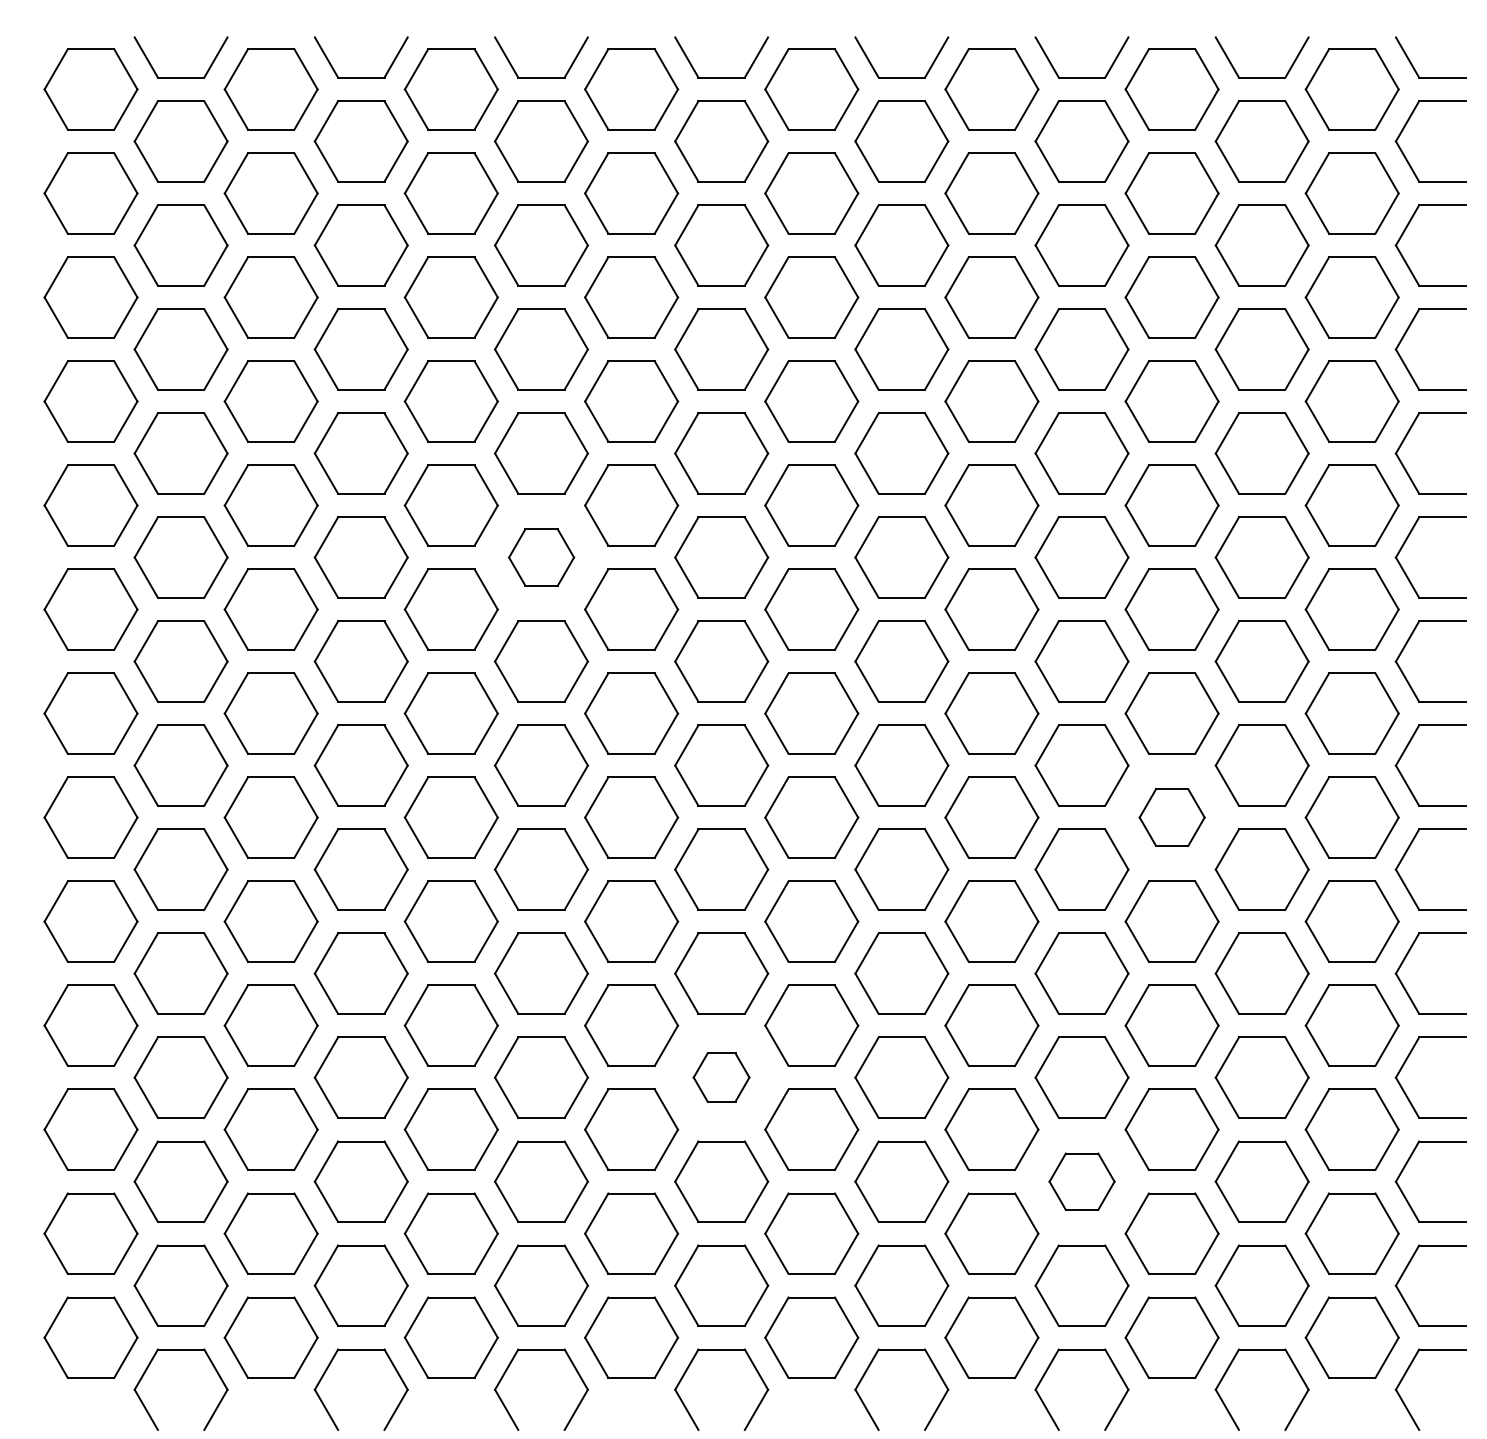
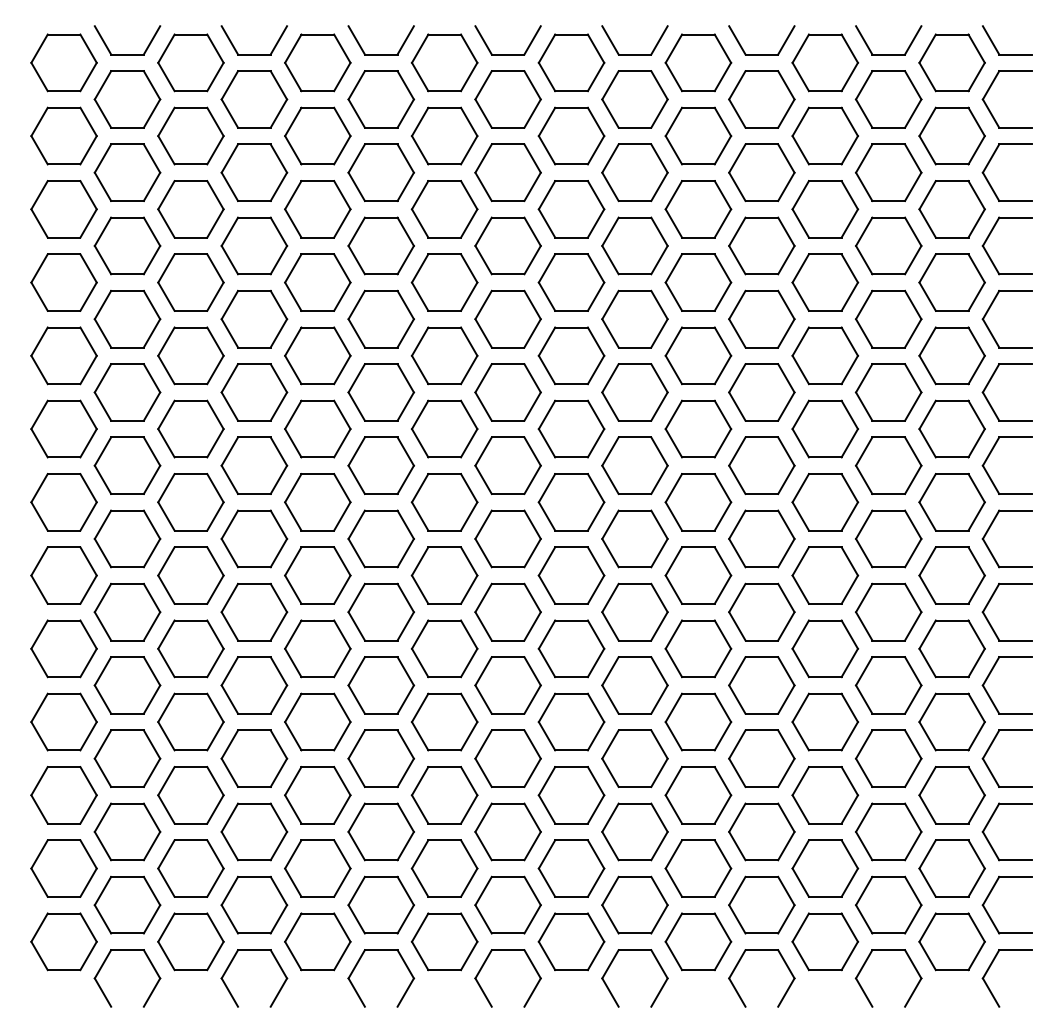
part: (541, 557) -> (381, 392), size x1.43
part: (1172, 817) -> (825, 575), size x1.43
part: (720, 1077) -> (507, 758), size x1.67
part: (1081, 1181) -> (761, 831), size x1.43

